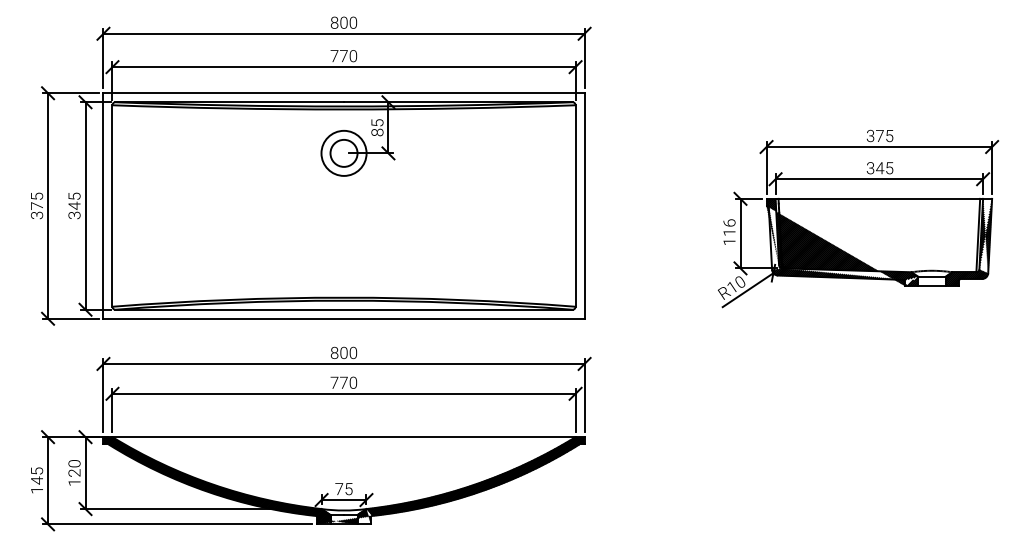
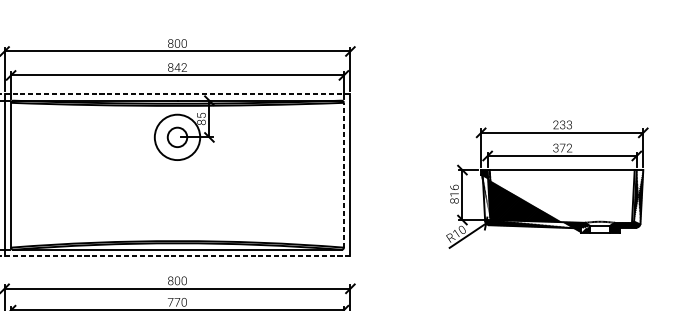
text: (343, 56) -> (177, 67), 770 -> 842
line: (344, 93) -> (177, 94), solid -> dashed
text: (879, 135) -> (562, 124), 375 -> 233
circle: (343, 152) -> (177, 136), size x1.4
text: (884, 168) -> (565, 148), 345 -> 372
line: (575, 206) -> (343, 175), solid -> dashed
text: (729, 241) -> (454, 200), 116 -> 816
line: (344, 318) -> (177, 256), solid -> dashed

